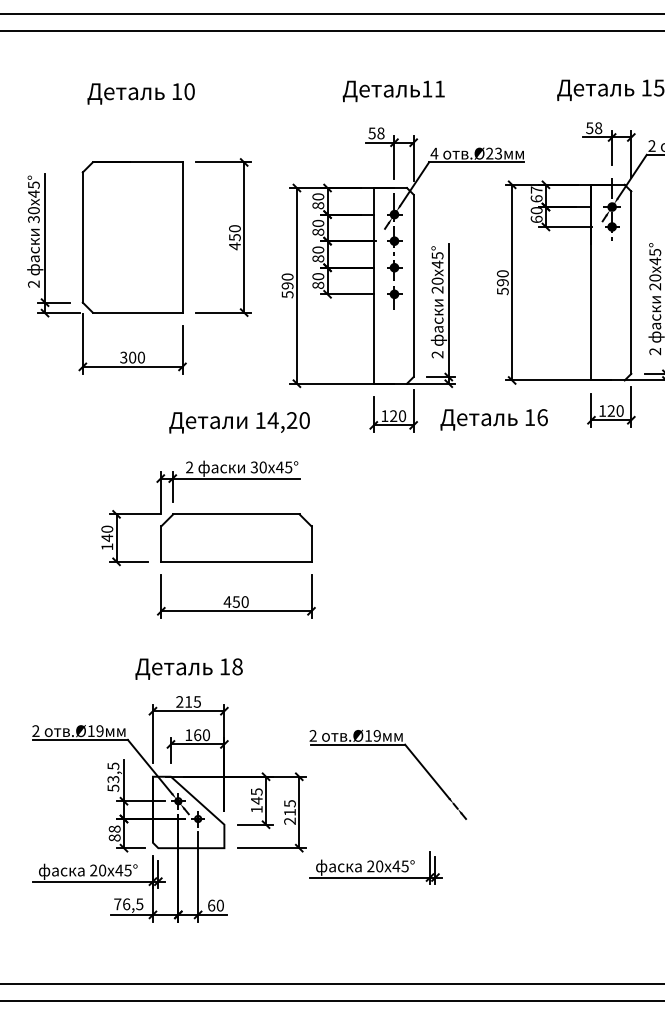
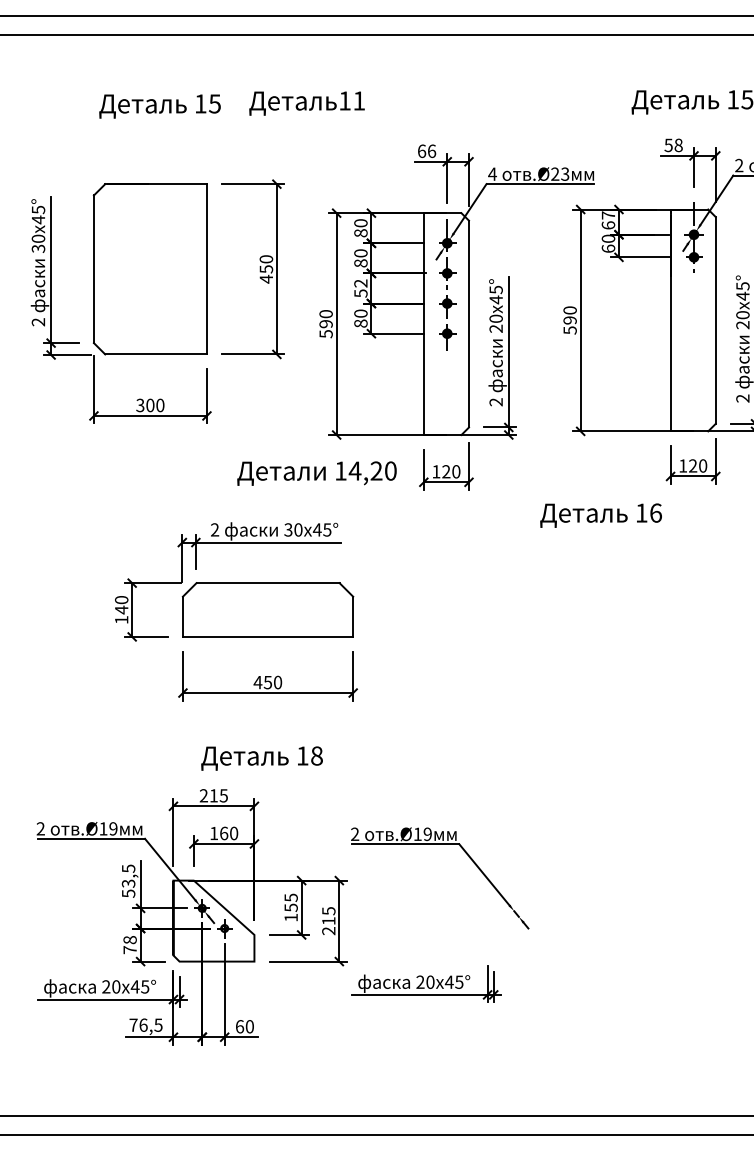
text: (189, 91) -> (214, 103), 10 -> 15
text: (393, 91) -> (306, 103), moved
text: (376, 133) -> (426, 151), 58 -> 66
text: (318, 254) -> (361, 288), 80 -> 52
text: (493, 419) -> (600, 515), moved
text: (239, 422) -> (316, 473), moved
text: (188, 668) -> (261, 757), moved
text: (256, 800) -> (290, 907), 145 -> 155
text: (114, 837) -> (129, 949), 88 -> 78

